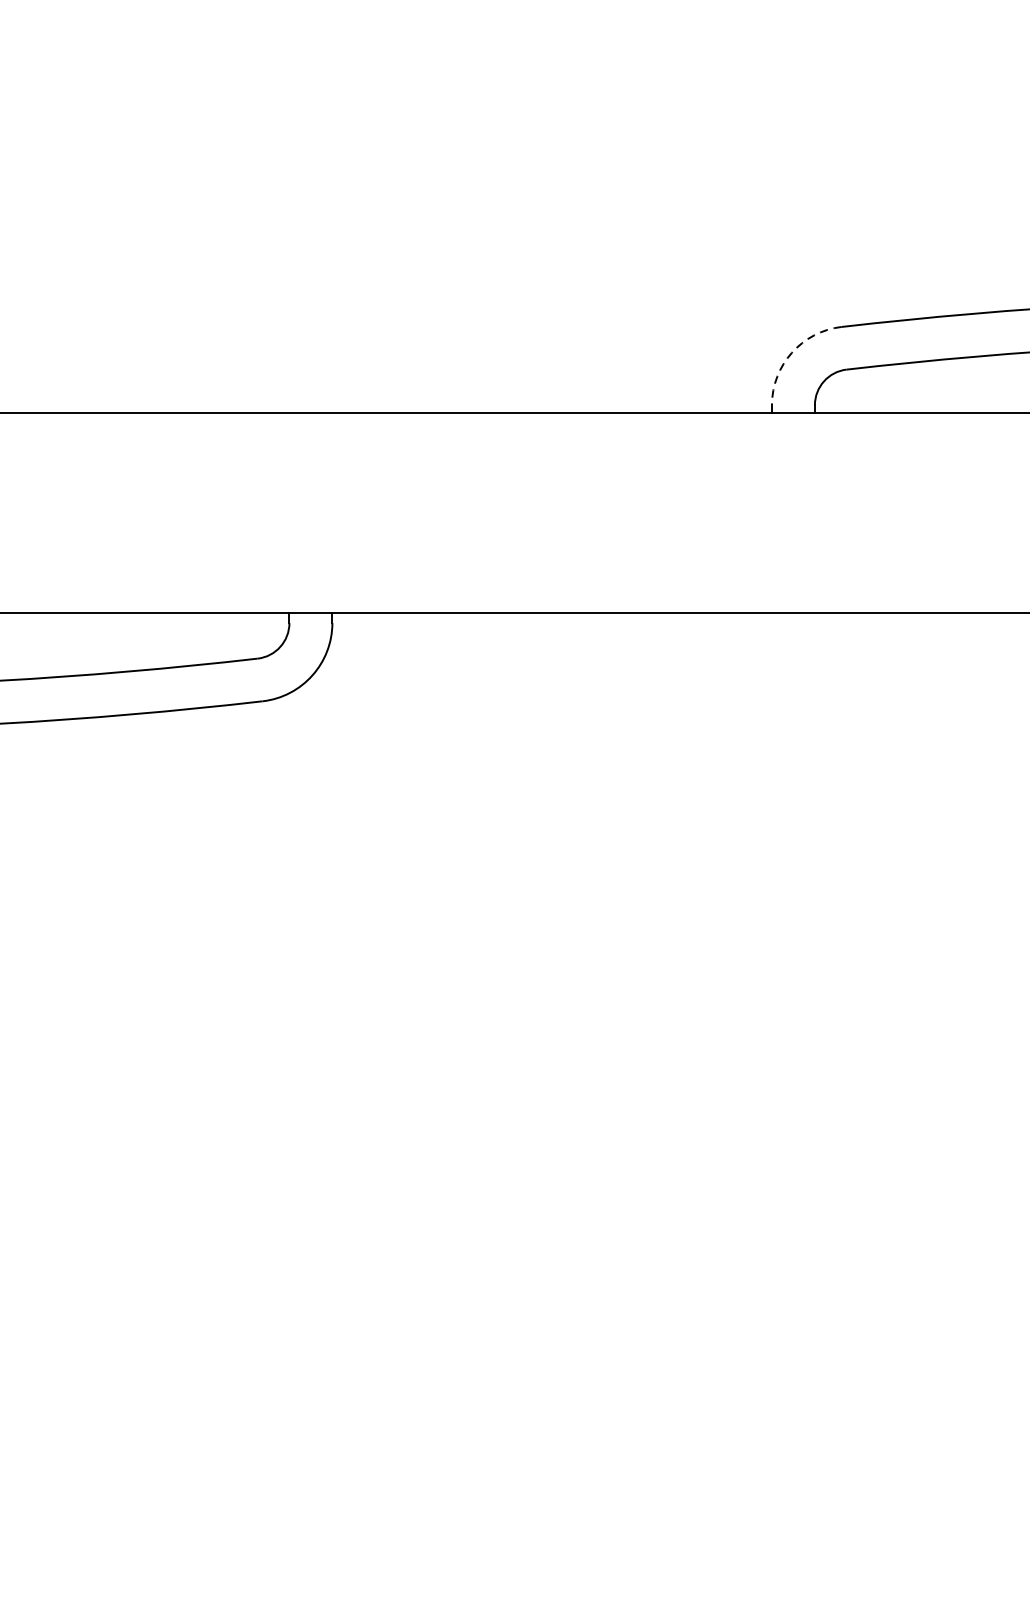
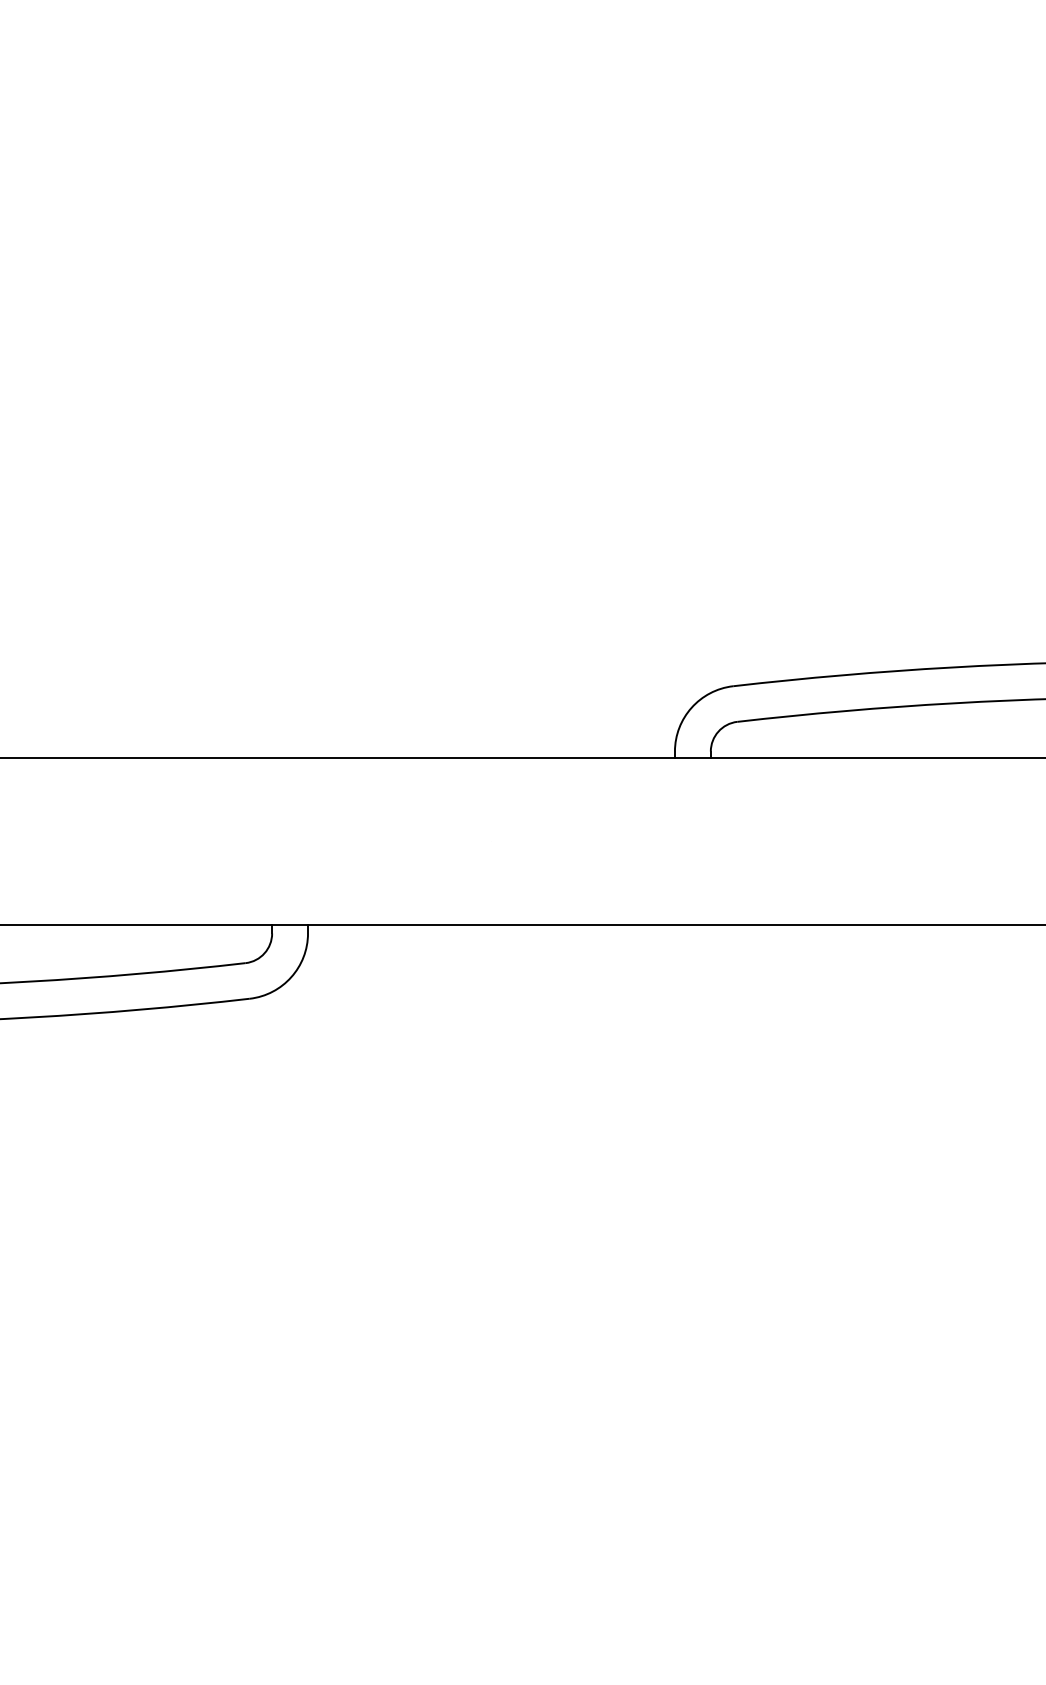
arc: (791, 352) -> (691, 707), dashed -> solid

